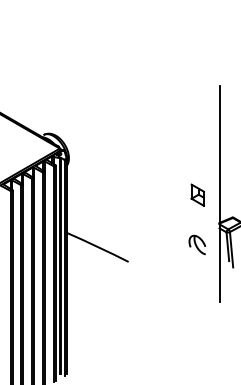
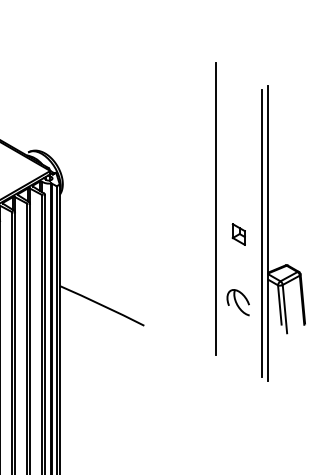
line: (181, 176) -> (216, 209), added
part: (197, 194) -> (238, 233), size x0.71
line: (214, 194) -> (261, 233), added

